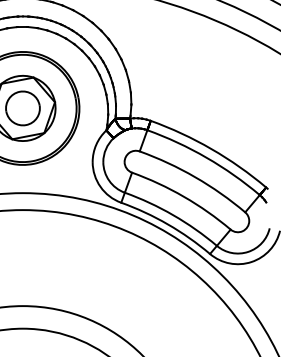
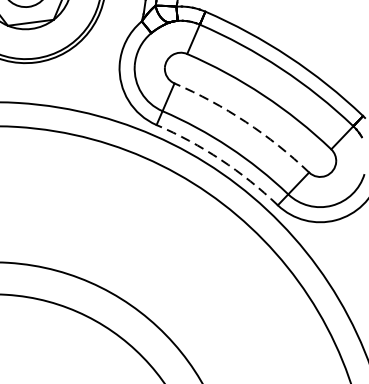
arc: (183, 196) -> (245, 121), solid -> dashed
arc: (167, 224) -> (220, 159), solid -> dashed

